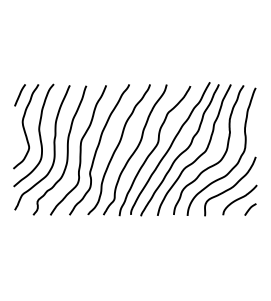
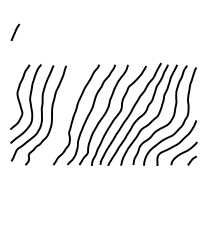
line: (19, 95) -> (14, 32), moved
curve: (79, 150) -> (61, 115), removed

